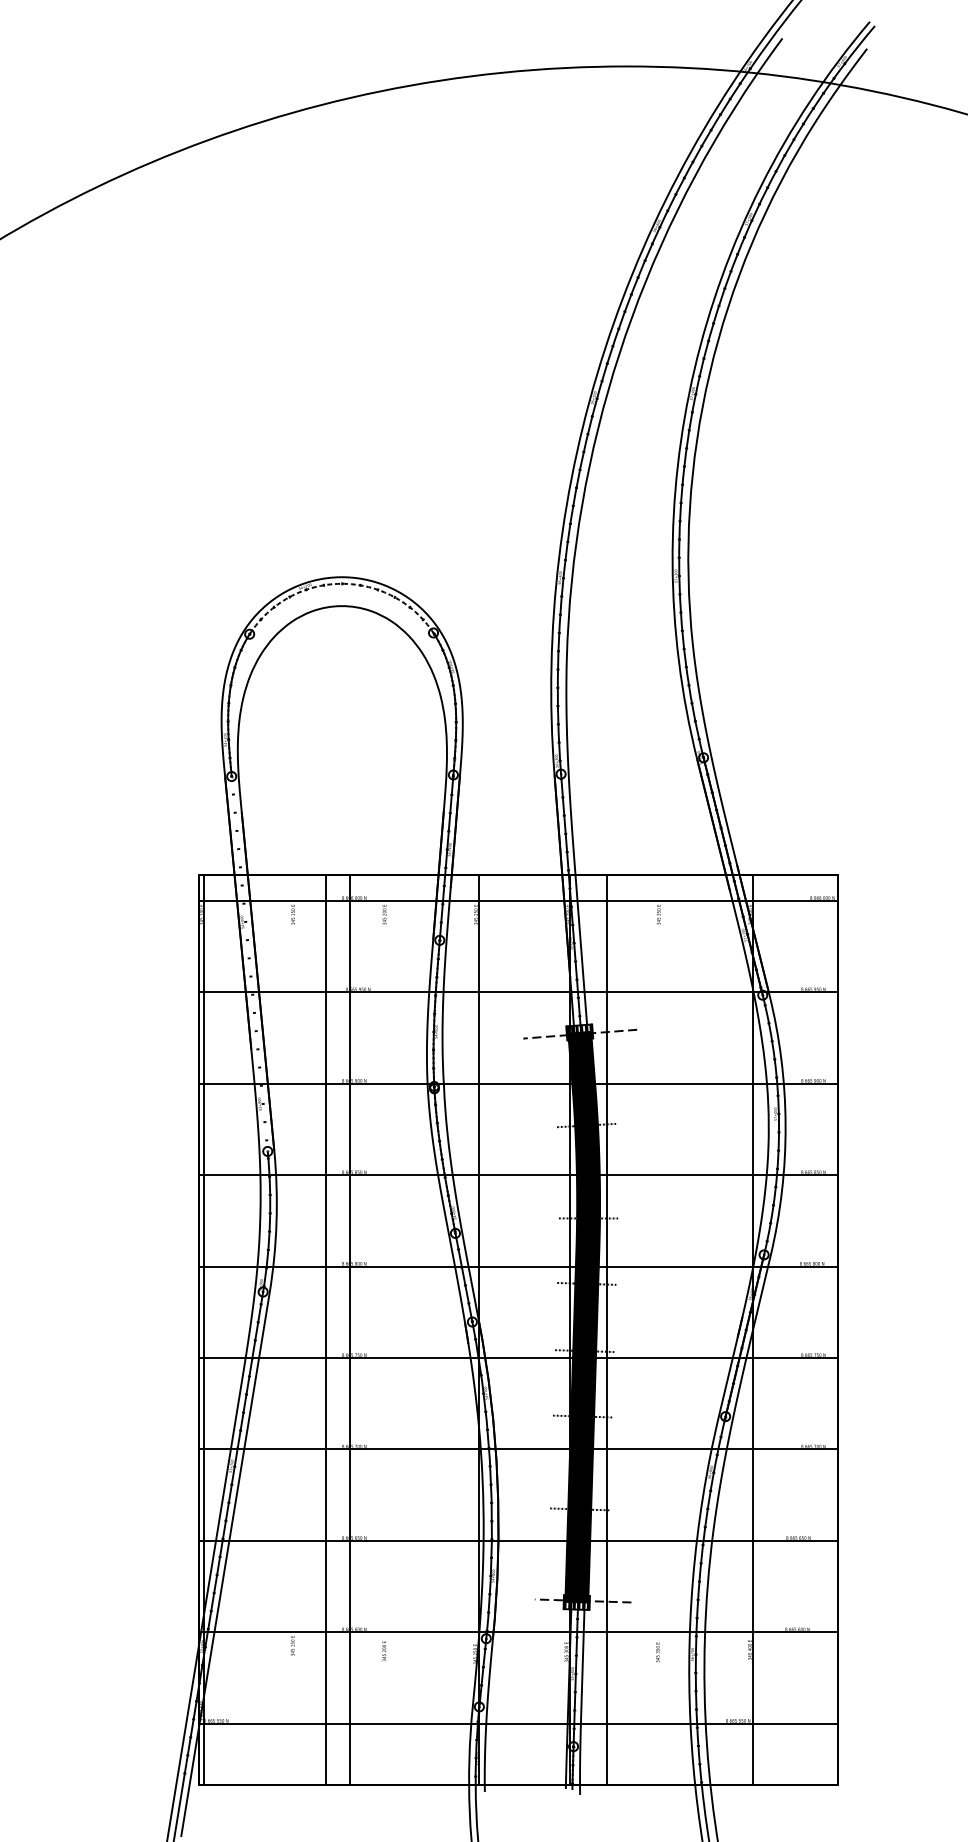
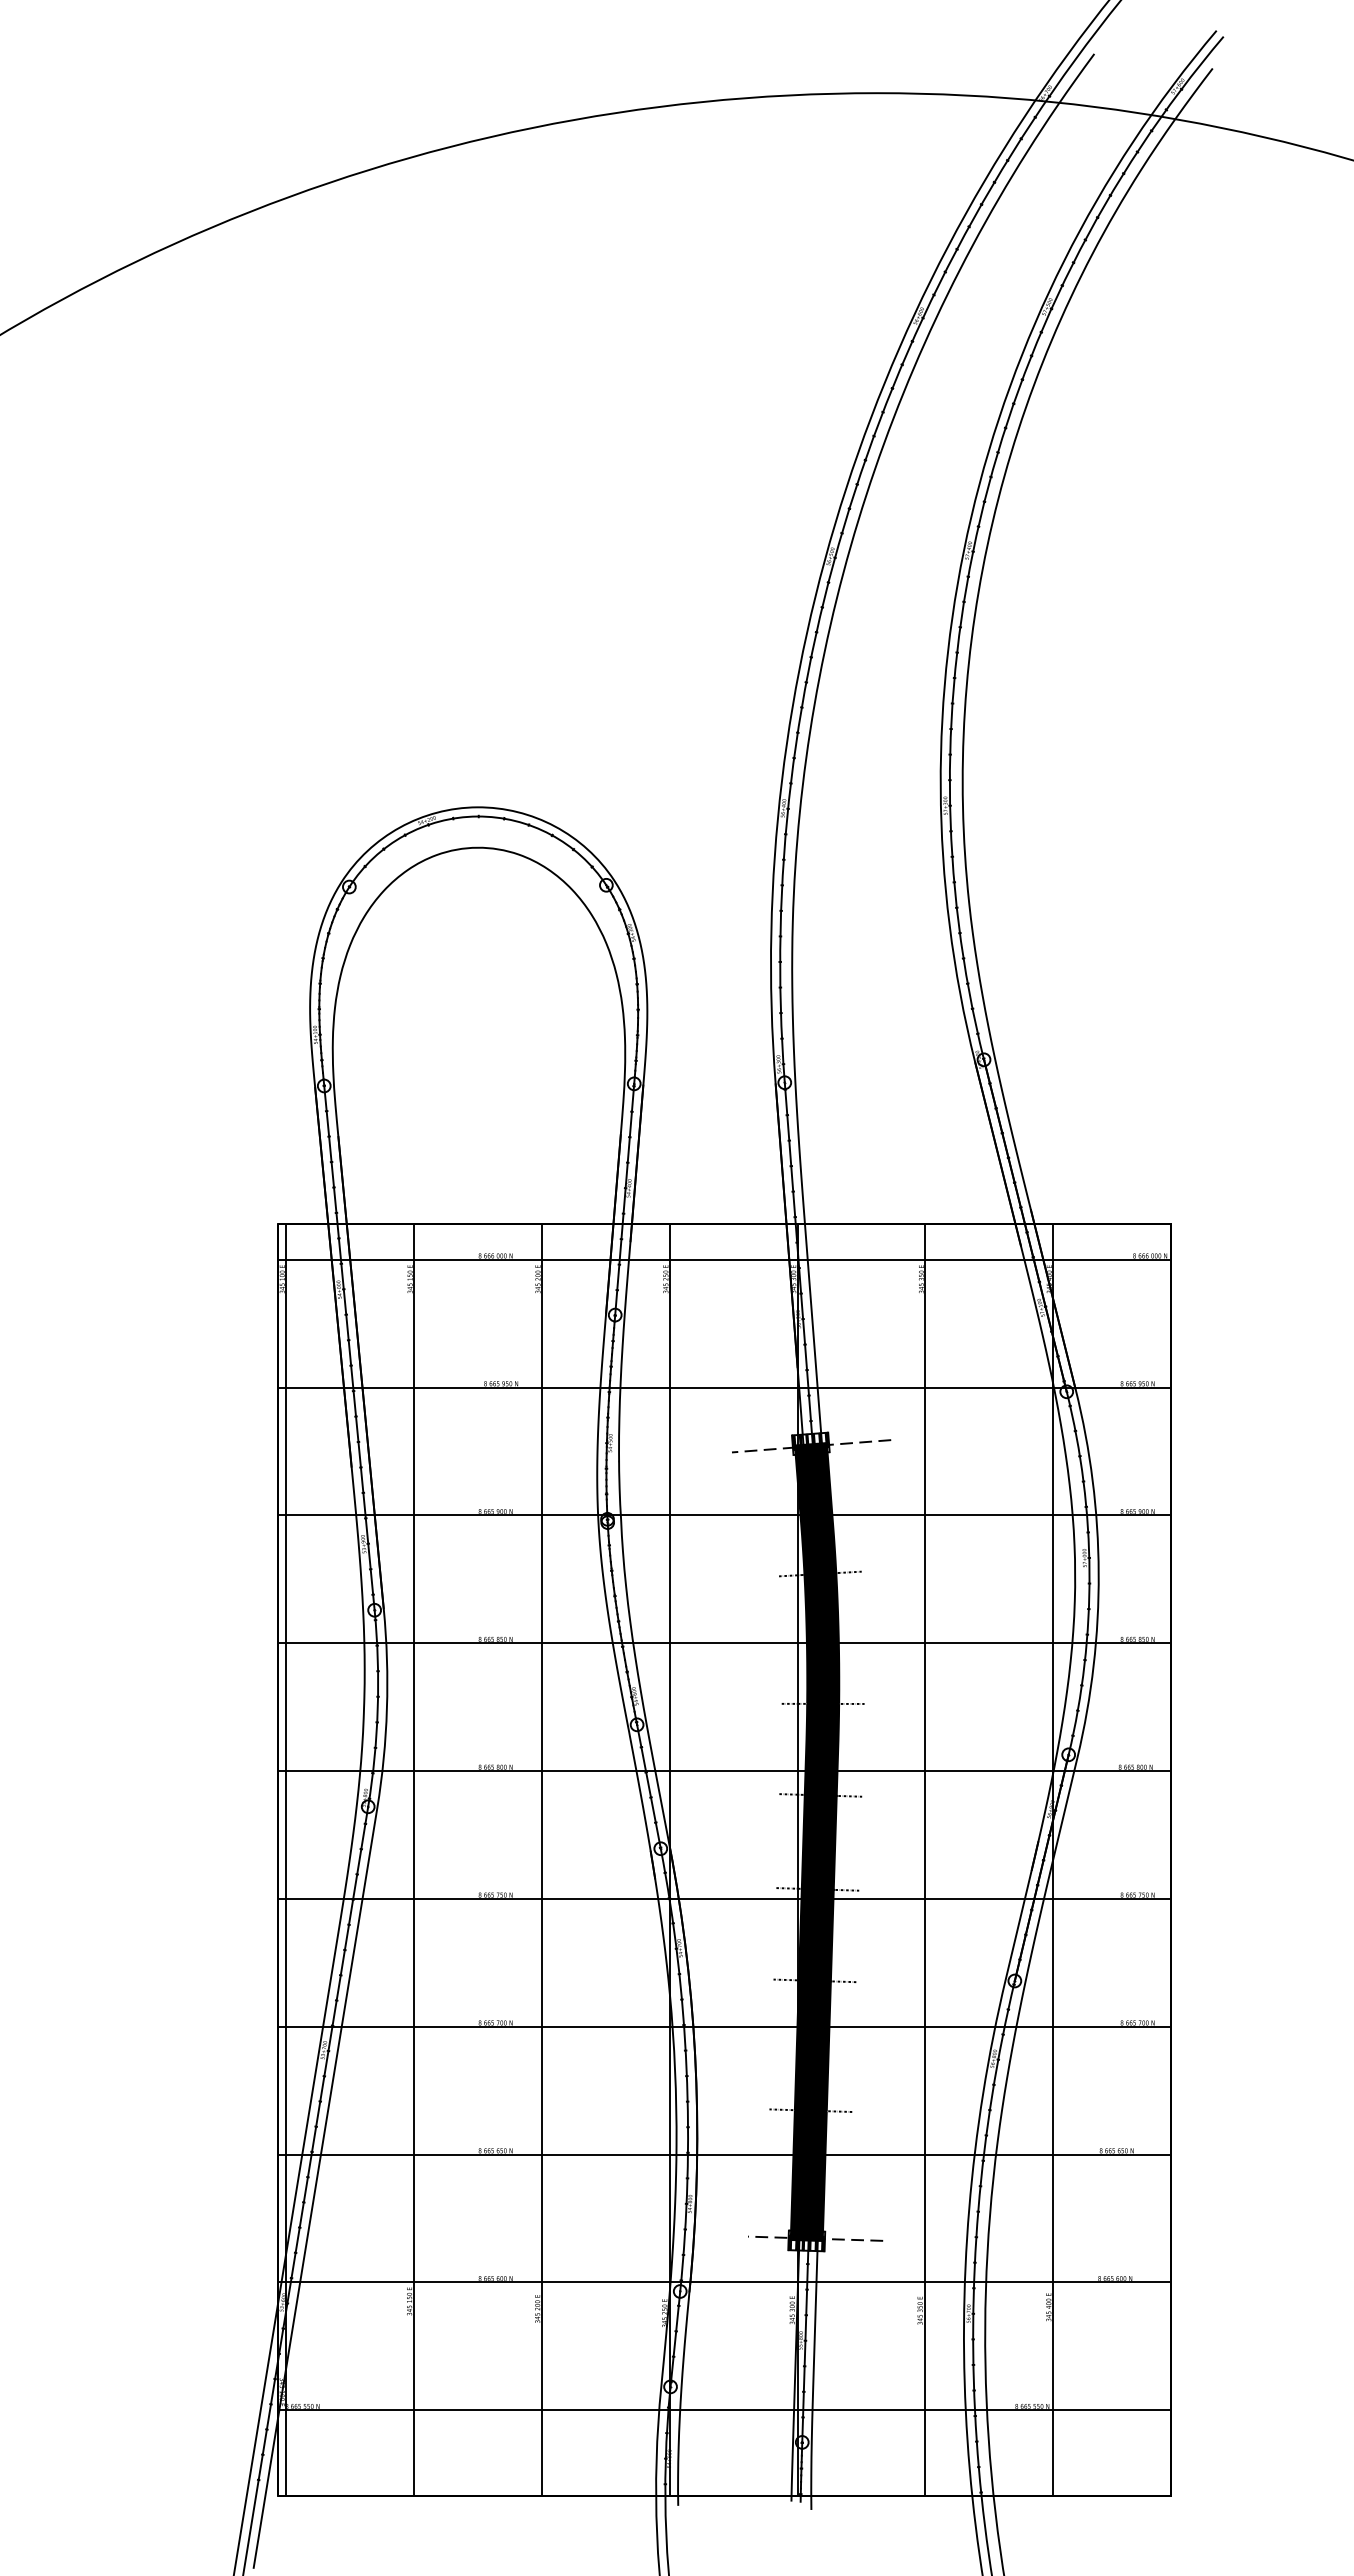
arc: (341, 583) -> (477, 816), dashed -> solid
line: (249, 964) -> (349, 1348), added
line: (325, 1329) -> (413, 1859), moved
line: (349, 1329) -> (541, 1859), moved
line: (606, 1329) -> (925, 1859), moved

